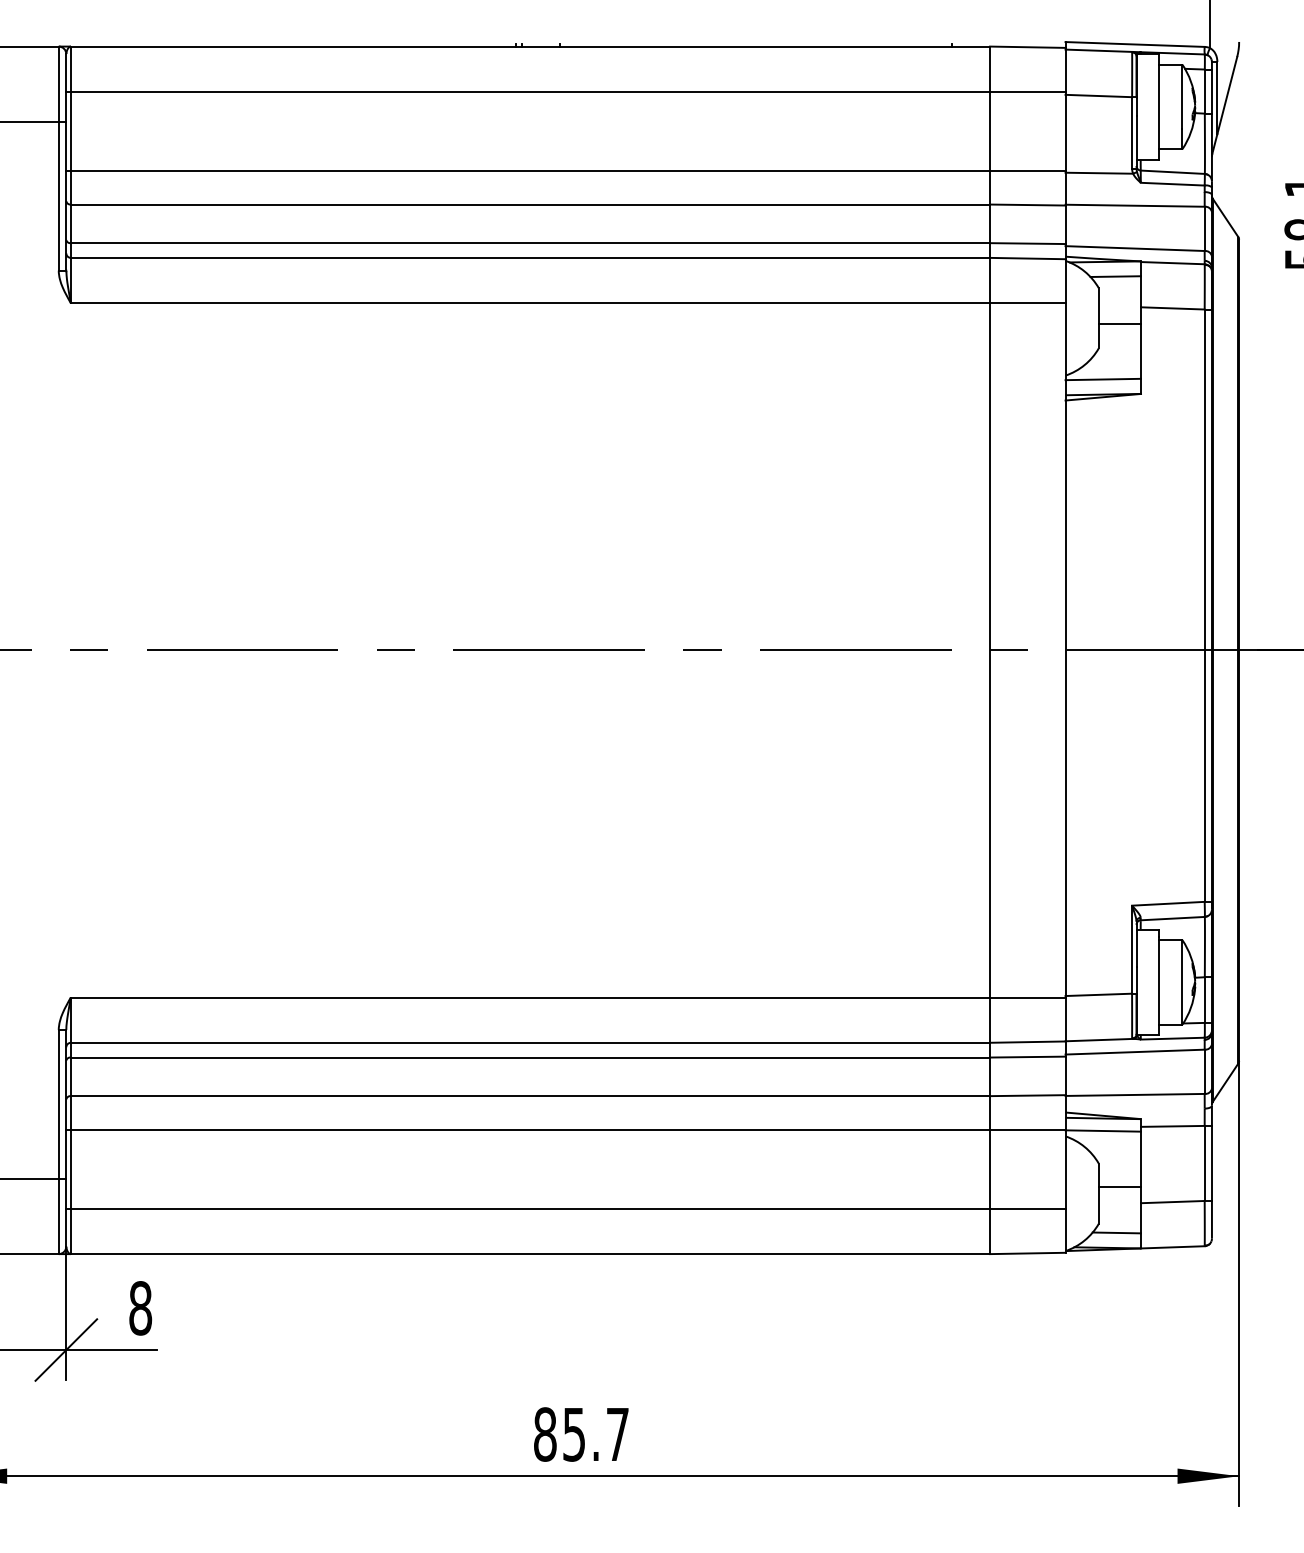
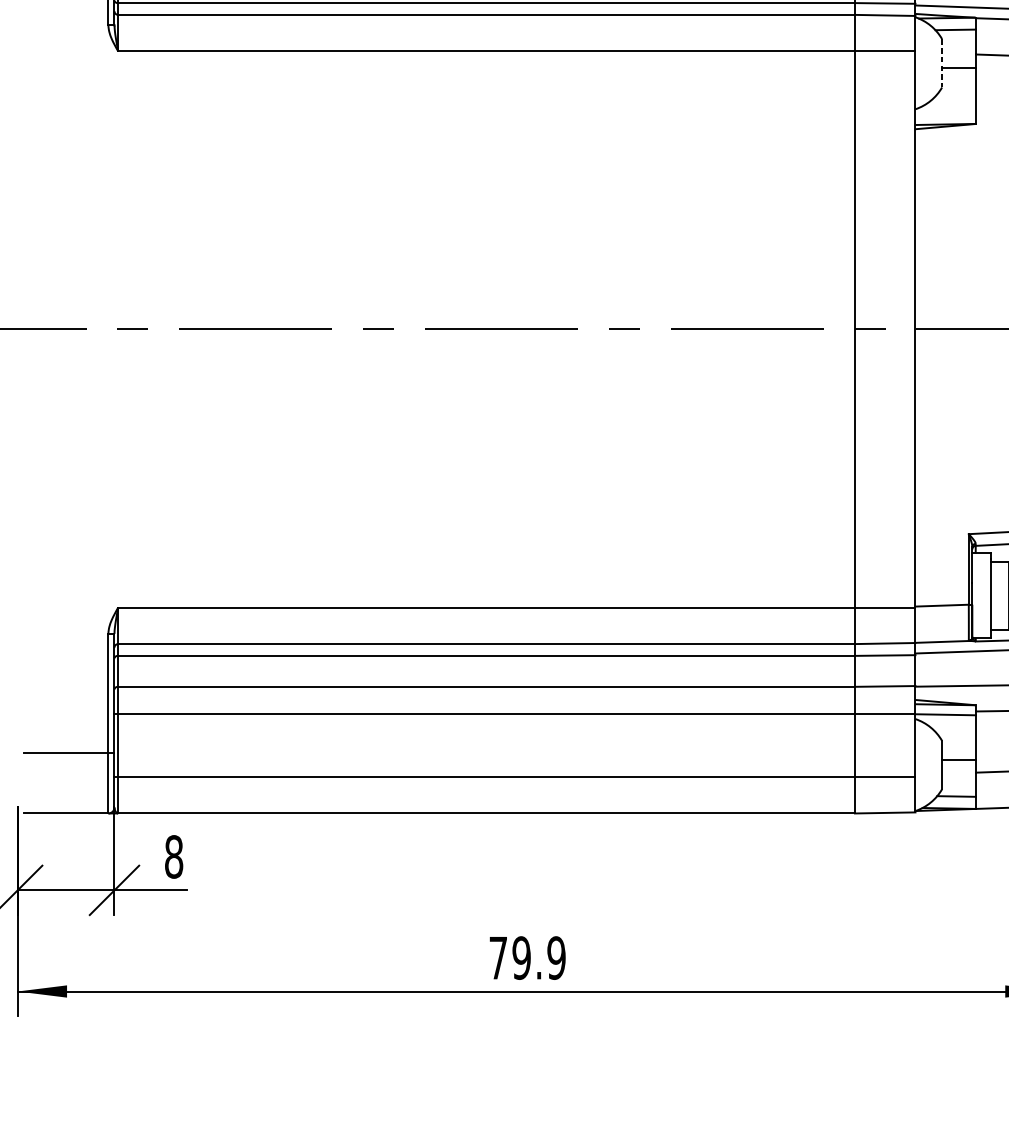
line: (1098, 318) -> (941, 63), solid -> dashed
line: (1103, 379) -> (945, 112), removed
text: (581, 1434) -> (527, 958), 85.7 -> 79.9

